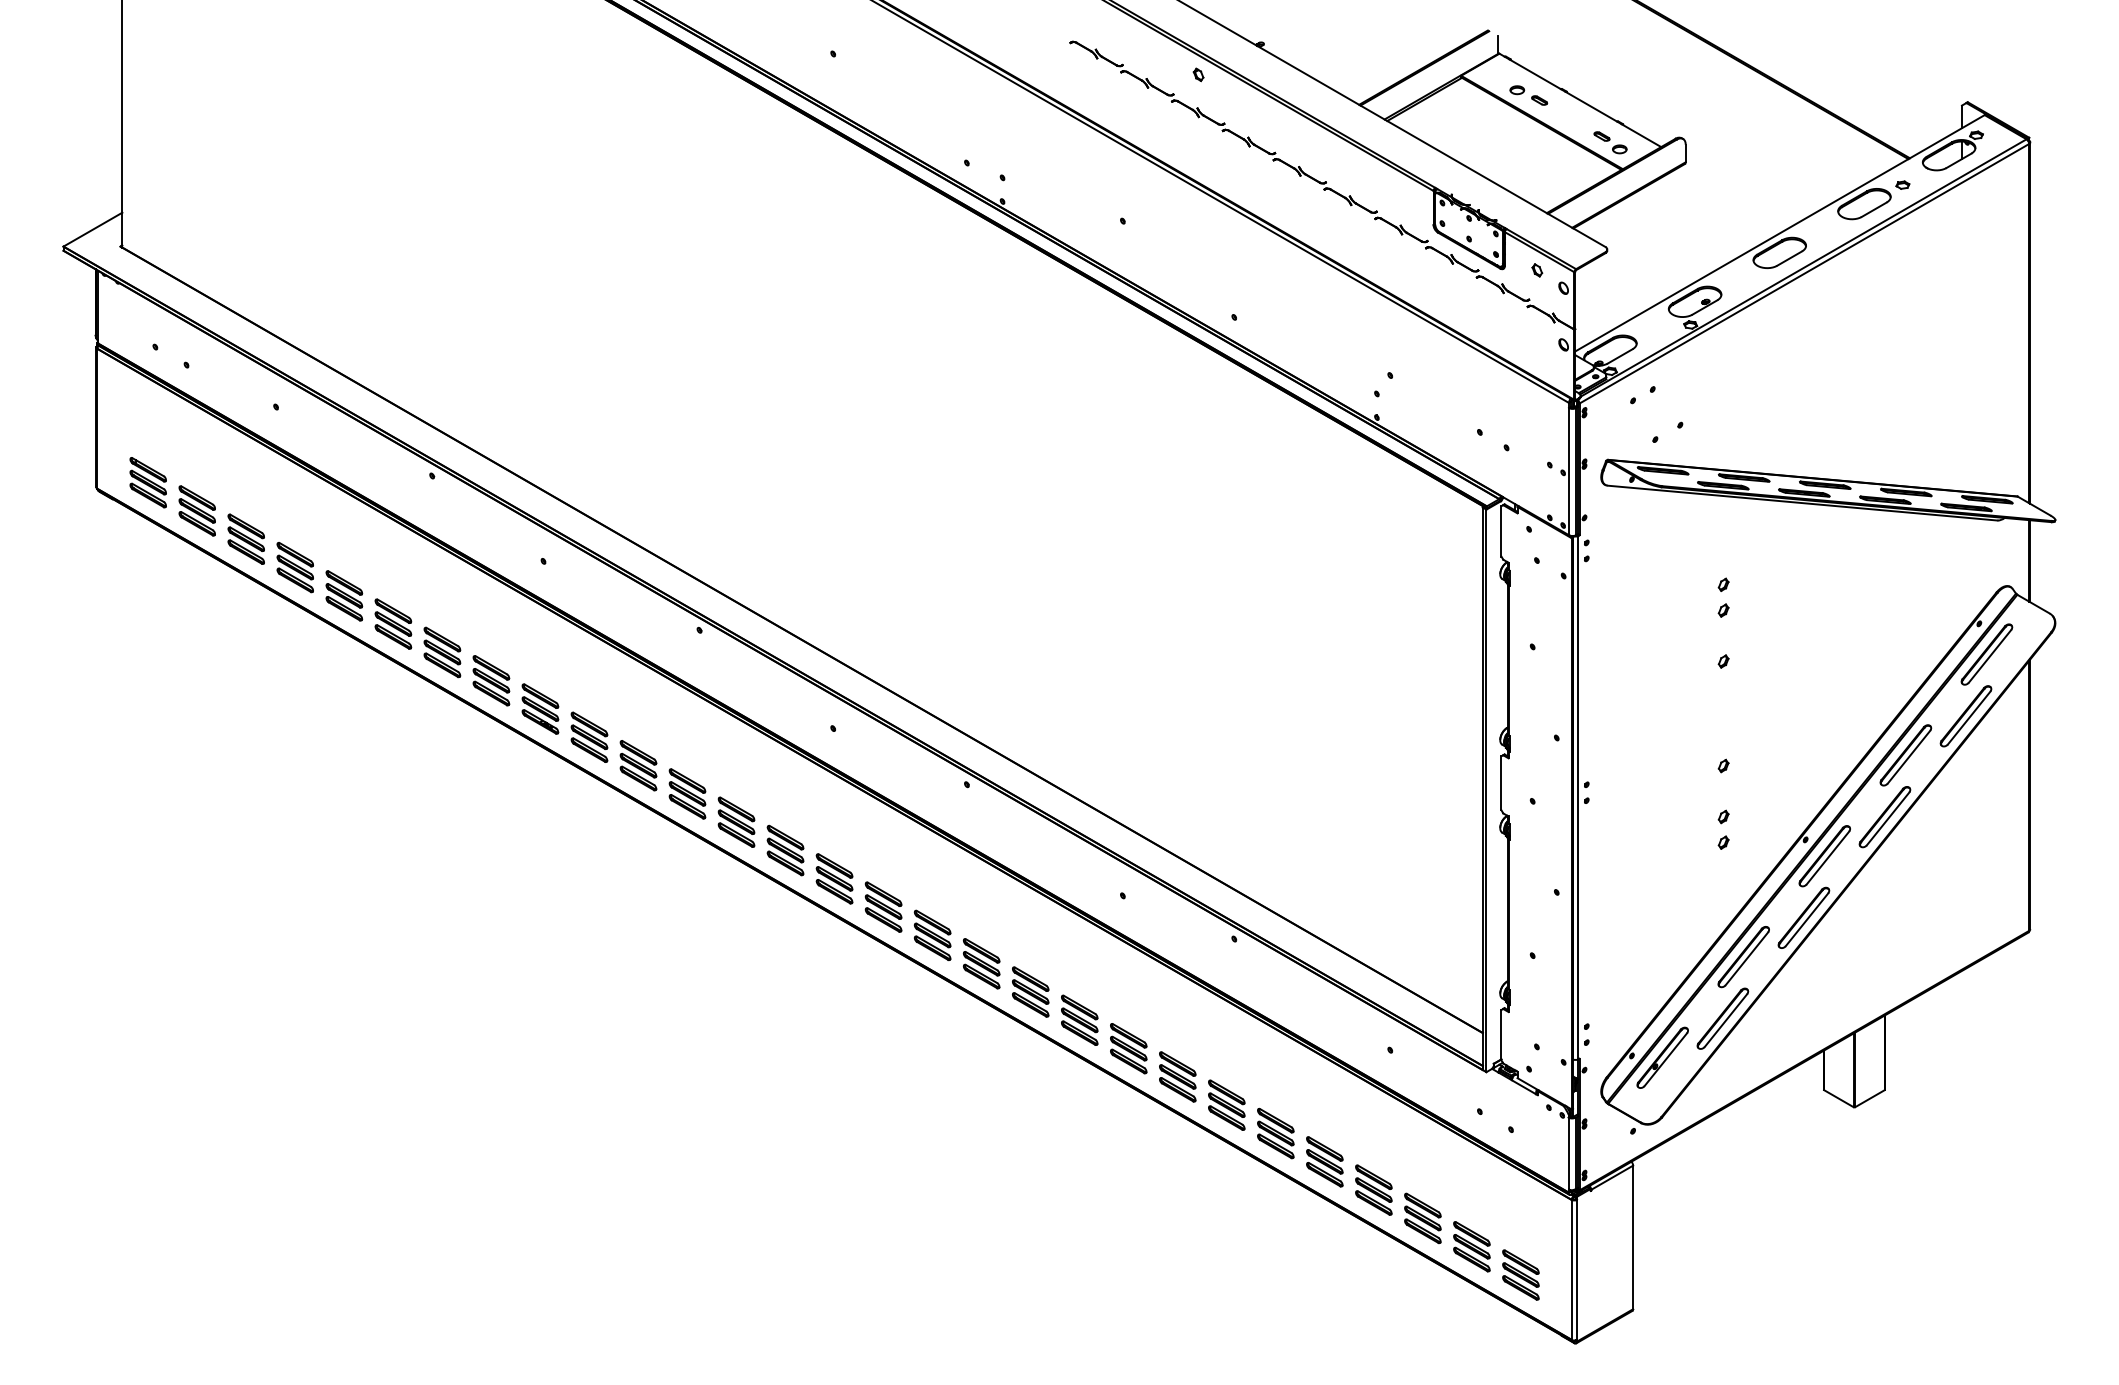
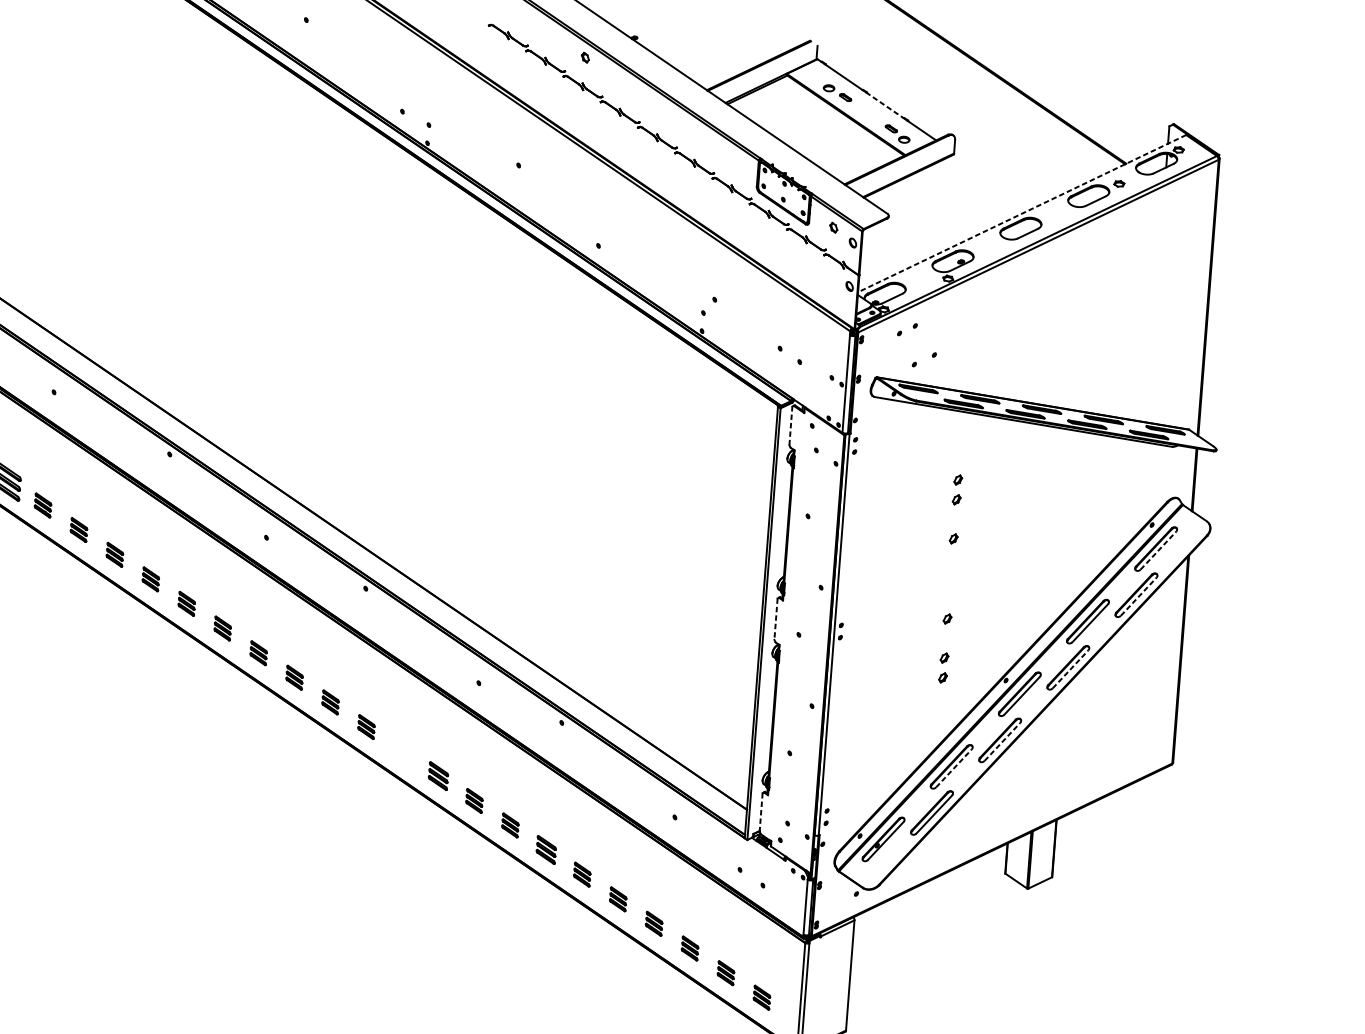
line: (1591, 106) -> (885, 105), solid -> dashed
line: (1779, 233) -> (1021, 213), solid -> dashed
line: (1501, 530) -> (790, 425), solid -> dashed
line: (1990, 656) -> (1158, 550), solid -> dashed
part: (540, 708) -> (43, 505), size x0.6
line: (1969, 718) -> (1138, 597), solid -> dashed
part: (589, 736) -> (79, 529), size x0.6
part: (638, 765) -> (114, 554), size x0.6
line: (1501, 783) -> (776, 619), solid -> dashed
part: (687, 793) -> (150, 578), size x0.6
line: (1888, 818) -> (1070, 669), solid -> dashed
part: (736, 821) -> (186, 603), size x0.6
part: (785, 850) -> (222, 628), size x0.6
part: (834, 878) -> (258, 652), size x0.6
part: (883, 906) -> (294, 677), size x0.6
line: (1807, 919) -> (1002, 741), solid -> dashed
part: (932, 935) -> (330, 702), size x0.6
line: (1746, 958) -> (953, 768), solid -> dashed
part: (981, 963) -> (366, 726), size x0.6
part: (1030, 991) -> (402, 751), removed
part: (1079, 1019) -> (438, 775), size x0.7
line: (1501, 1035) -> (761, 812), solid -> dashed
part: (1128, 1048) -> (474, 800), size x0.6
part: (1177, 1076) -> (510, 825), size x0.6
part: (1226, 1104) -> (546, 849), size x0.7
part: (1275, 1133) -> (581, 874), size x0.6
part: (1324, 1161) -> (617, 898), size x0.6
part: (1373, 1189) -> (653, 923), size x0.6
part: (1422, 1218) -> (689, 948), size x0.6
part: (1471, 1246) -> (725, 972), size x0.6
part: (1520, 1274) -> (761, 997), size x0.6

